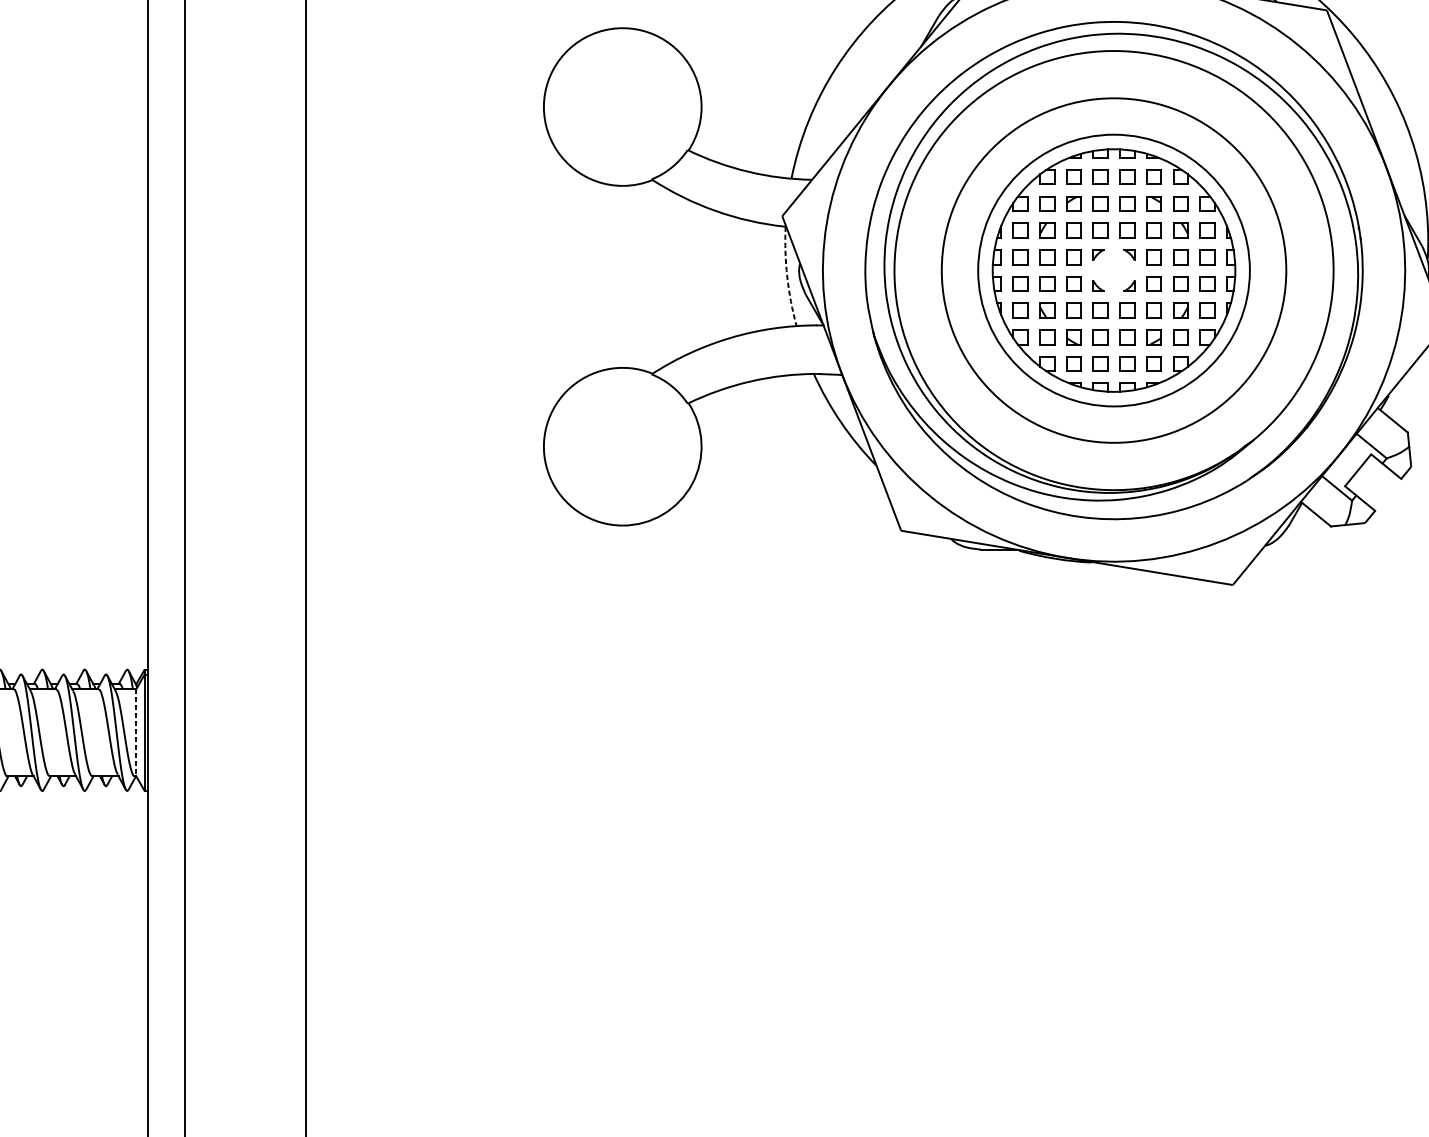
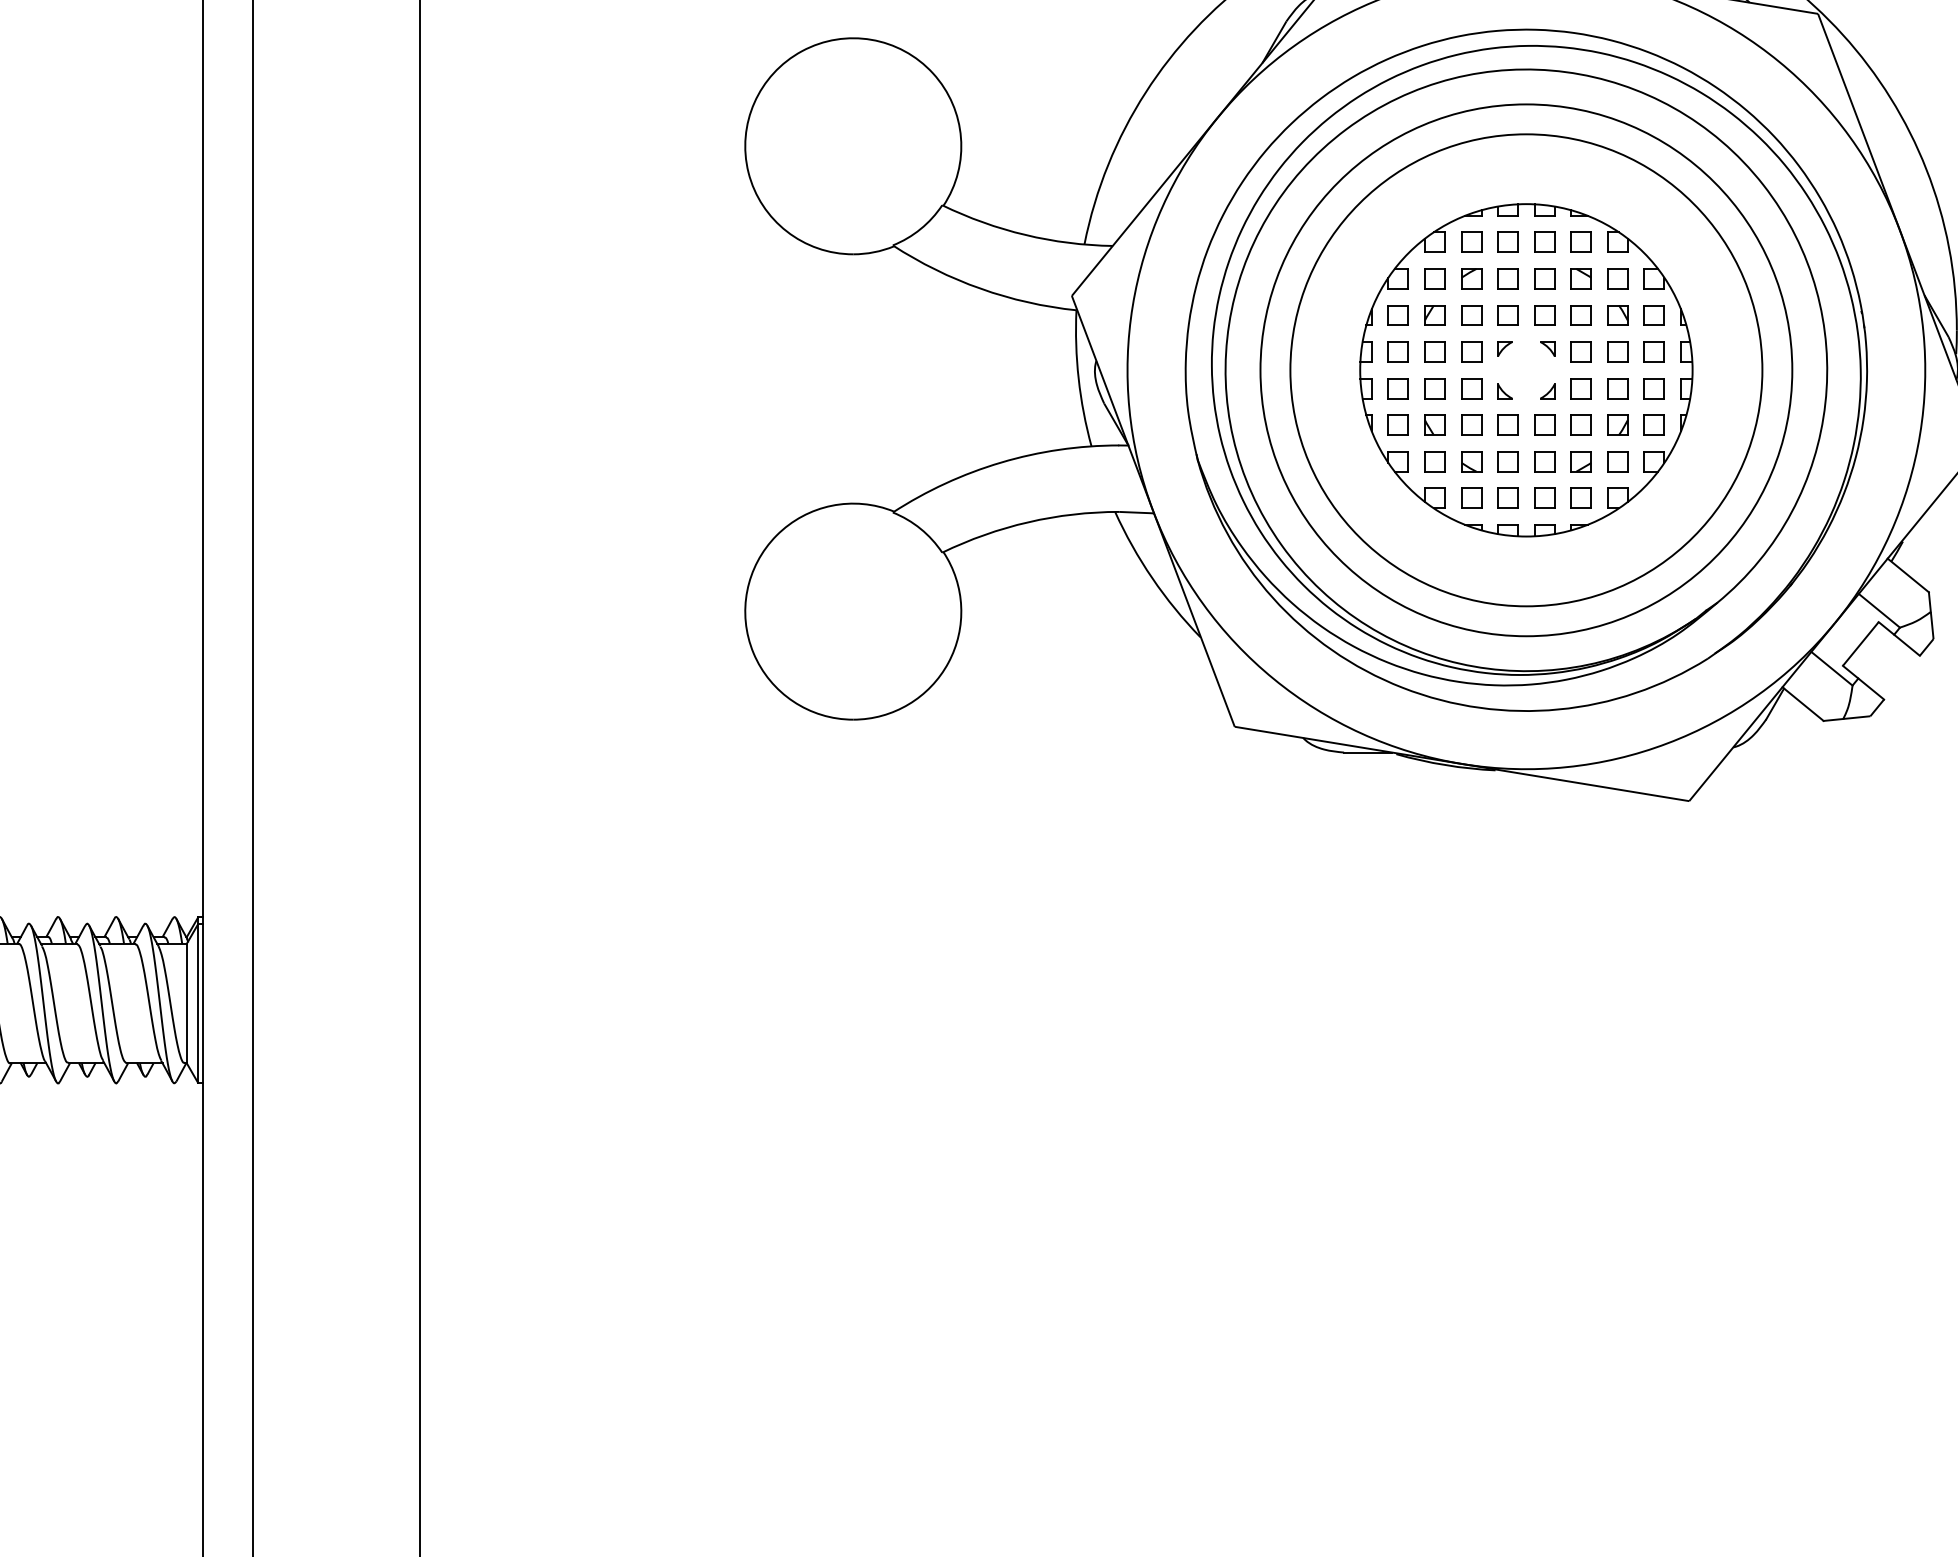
circle: (1114, 270) -> (1526, 370), size x1.43
arc: (787, 276) -> (1078, 378), dashed -> solid
line: (136, 732) -> (186, 1003), dashed -> solid

